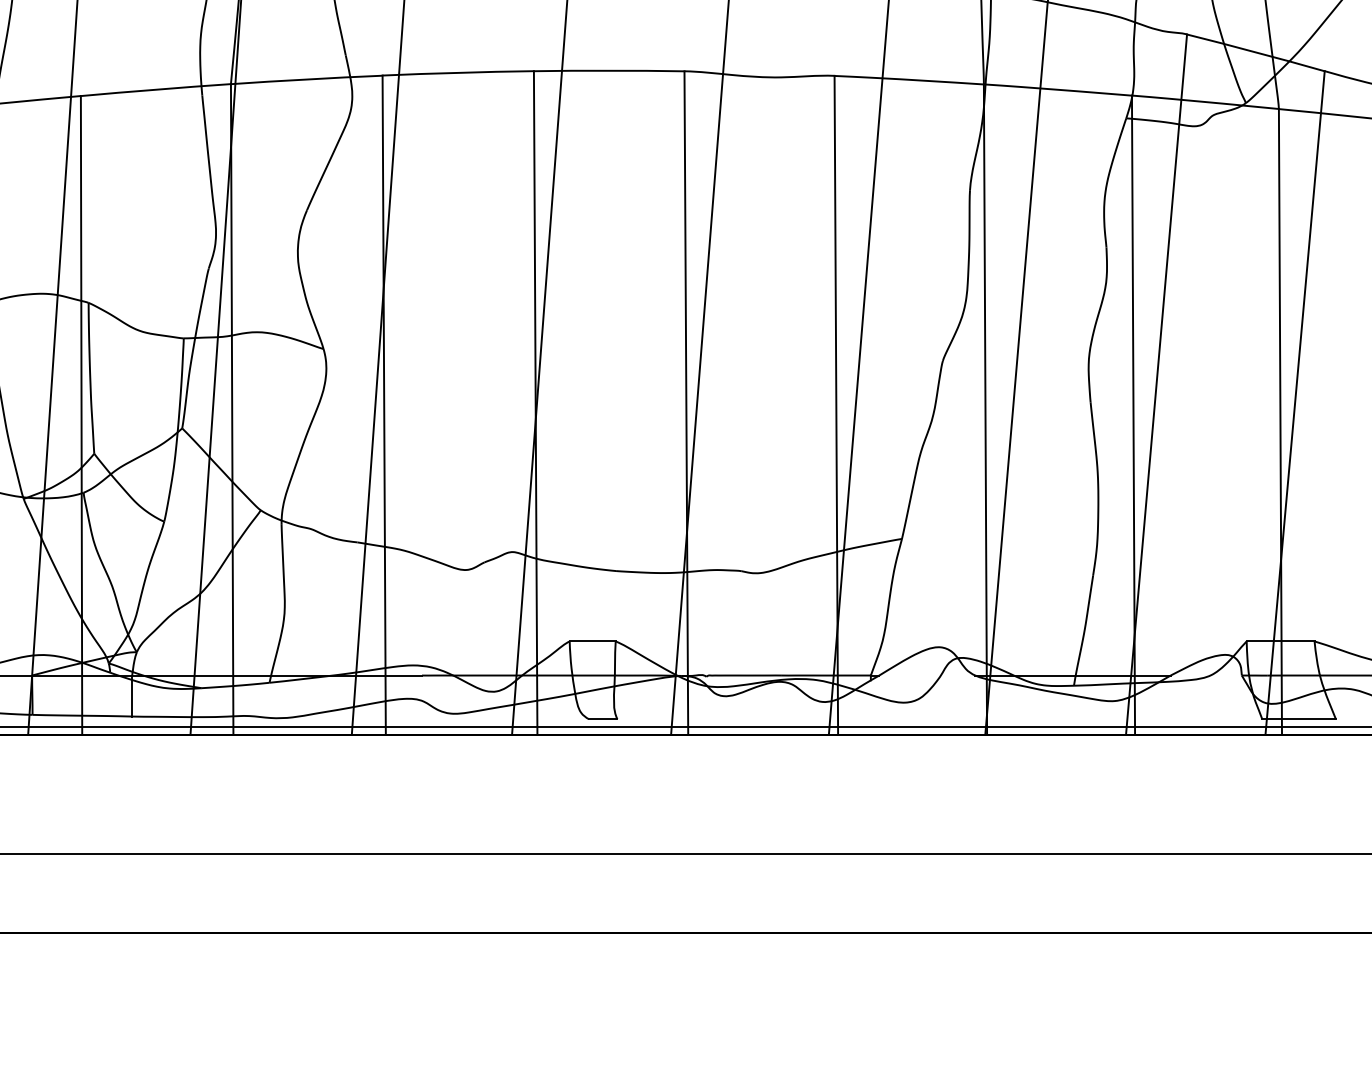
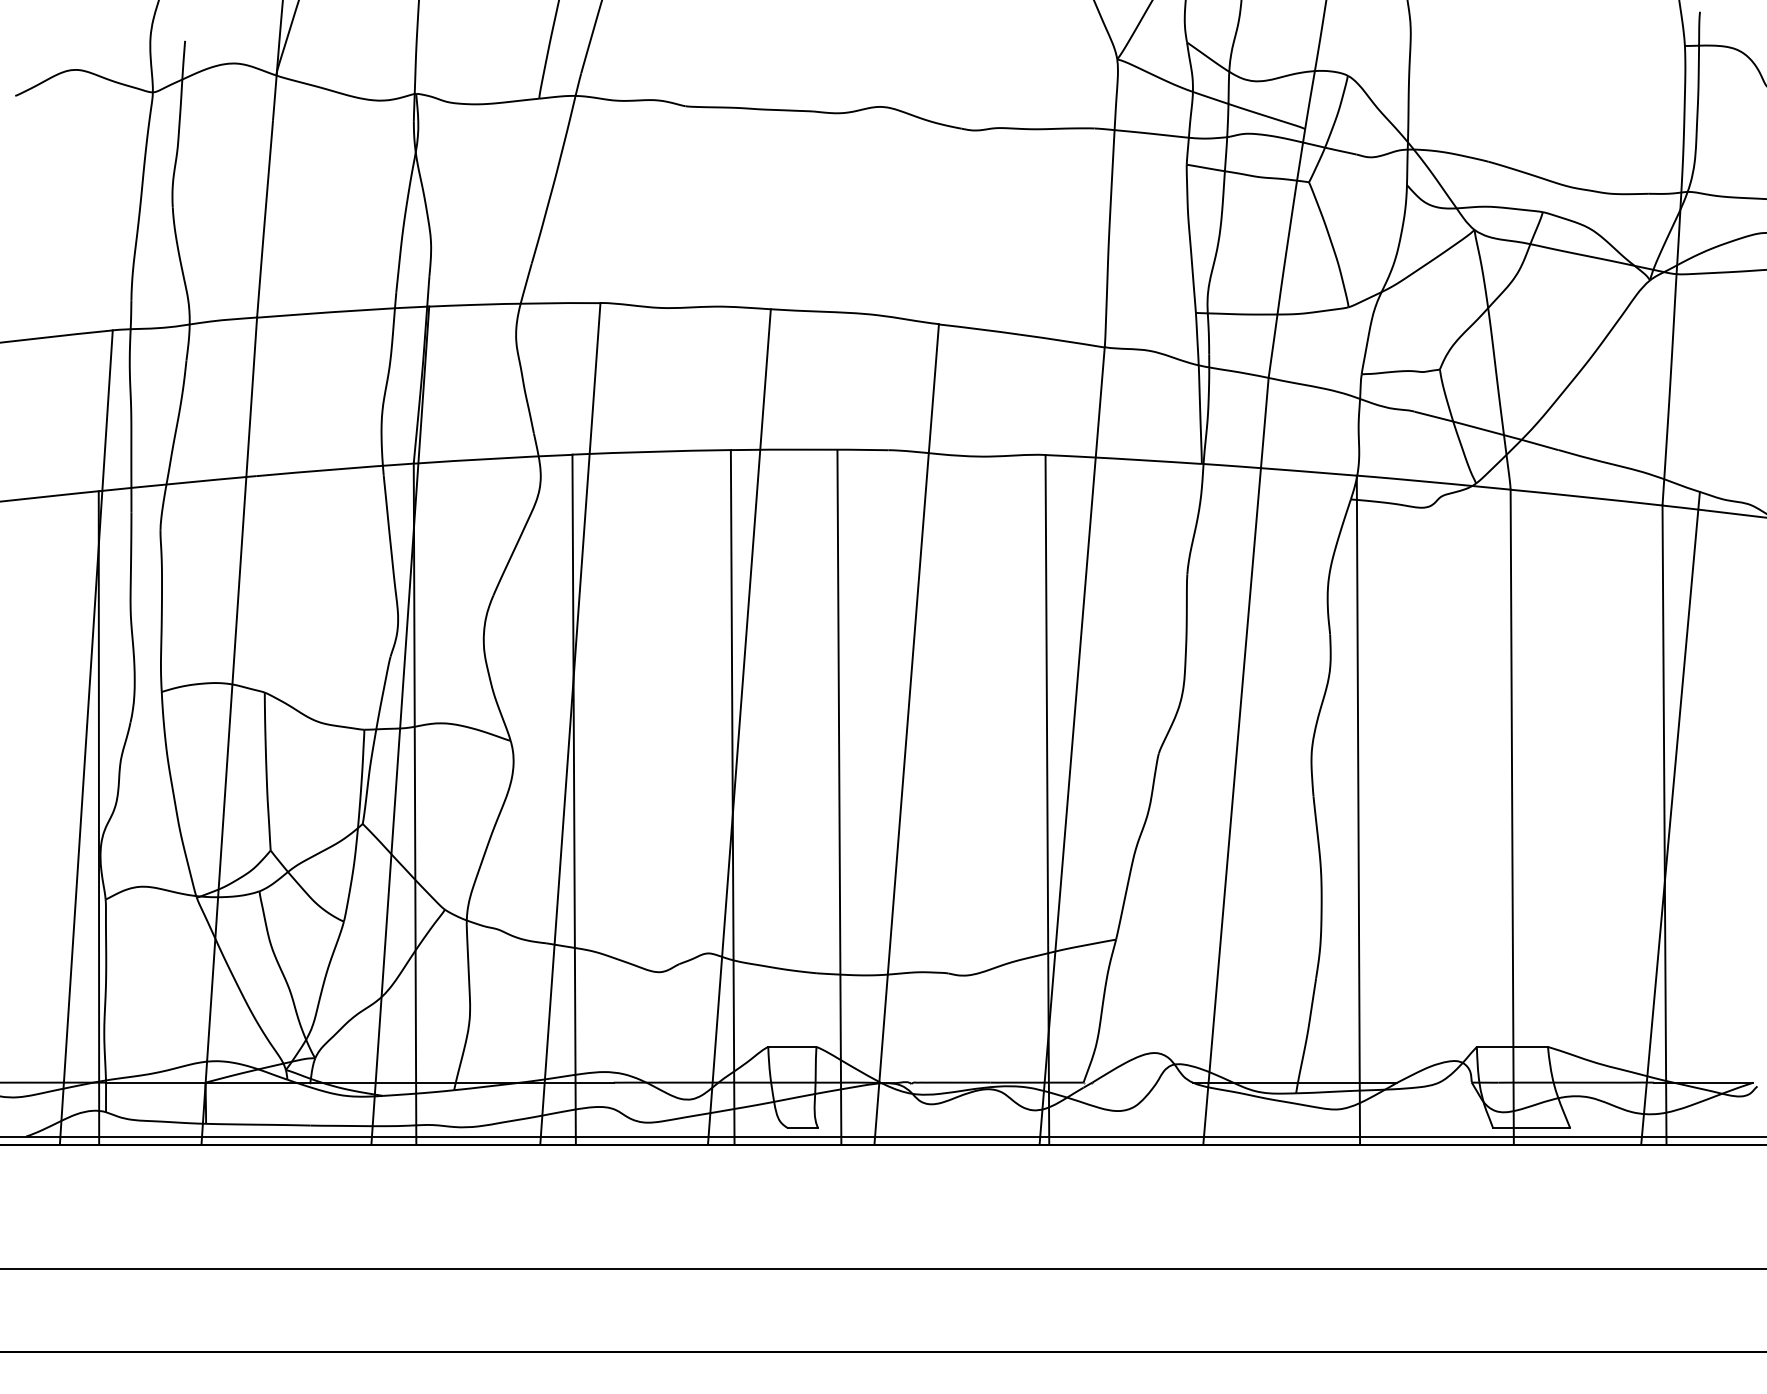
line: (1156, 384) -> (1382, 777), removed
line: (686, 403) -> (839, 797), moved
line: (1295, 403) -> (1527, 797), removed
line: (985, 408) -> (1203, 803), removed
line: (81, 415) -> (257, 810), removed

